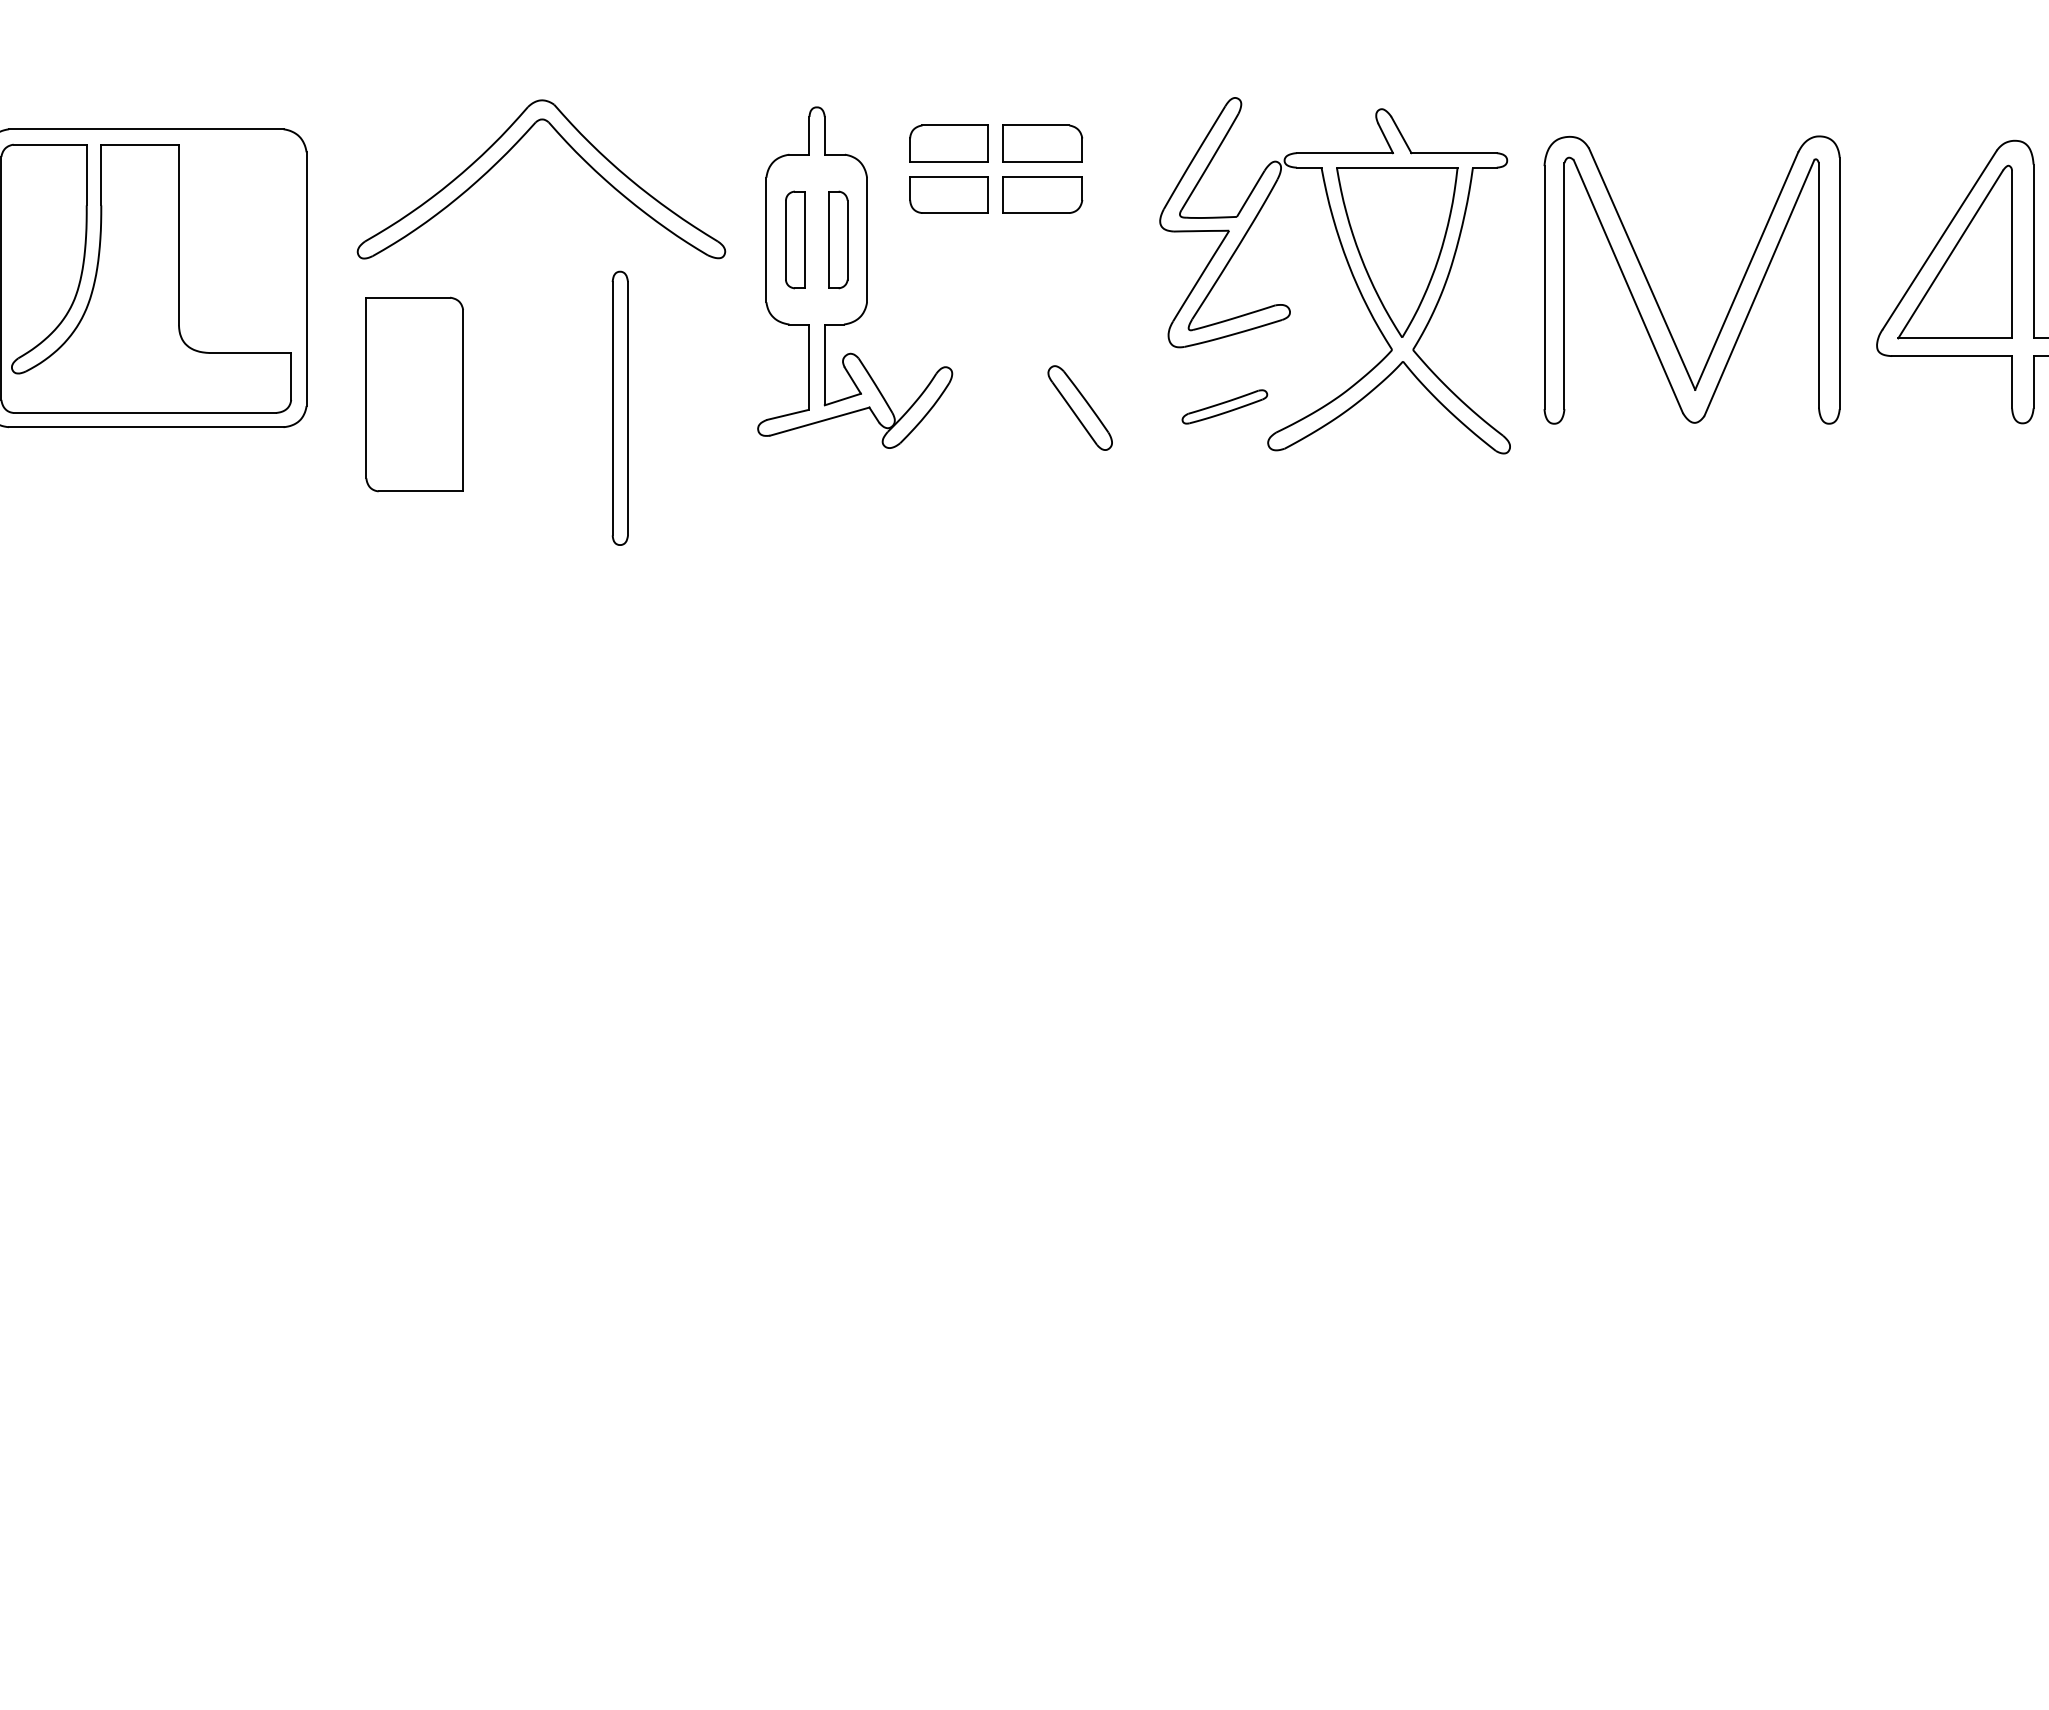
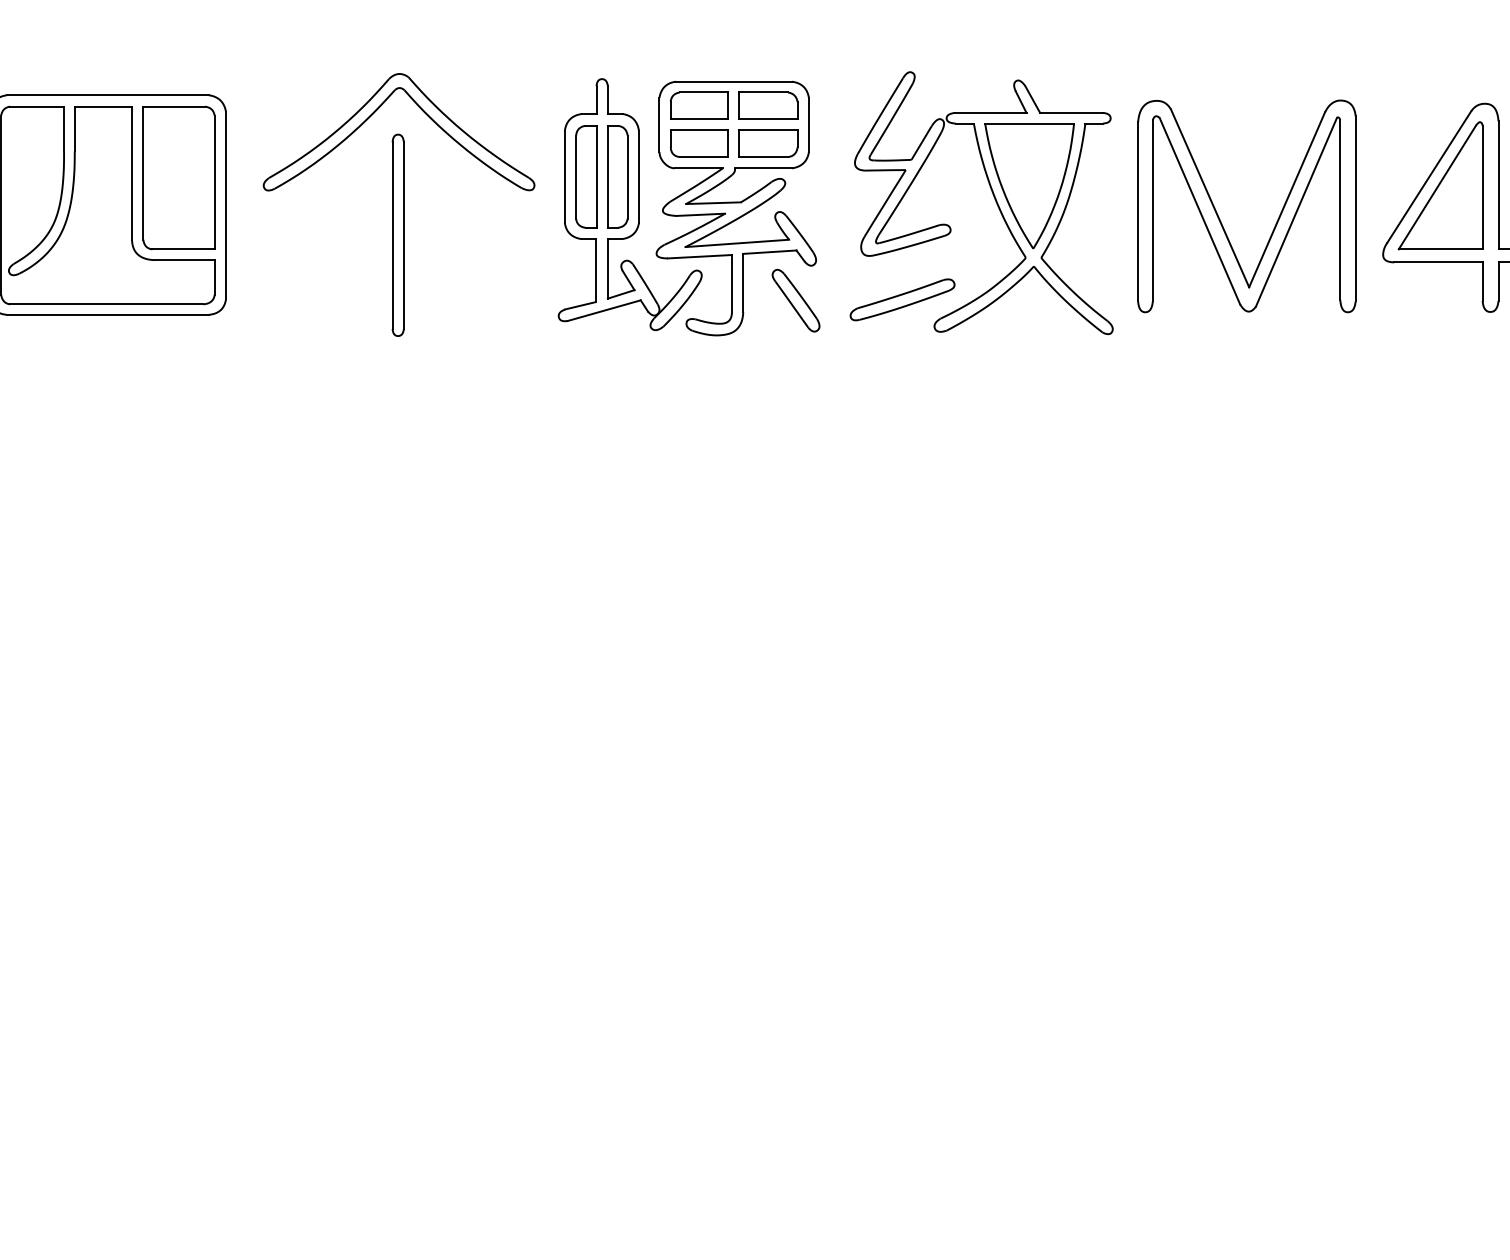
part: (795, 239) -> (586, 176), size x1.43
part: (838, 239) -> (617, 176), size x1.43
part: (999, 283) -> (736, 208), added
part: (414, 394) -> (178, 177), moved
part: (1224, 406) -> (902, 299), size x1.67
part: (619, 407) -> (397, 234), moved

